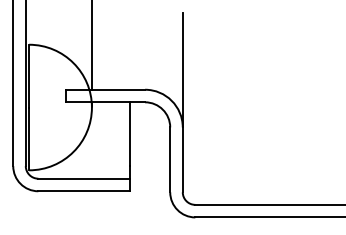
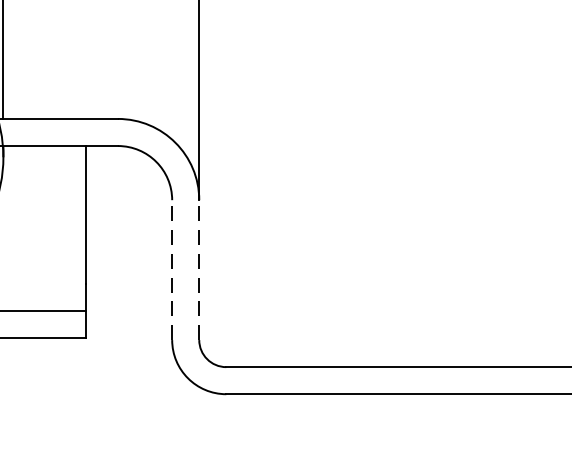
line: (170, 159) -> (172, 269), solid -> dashed
line: (182, 159) -> (198, 269), solid -> dashed

